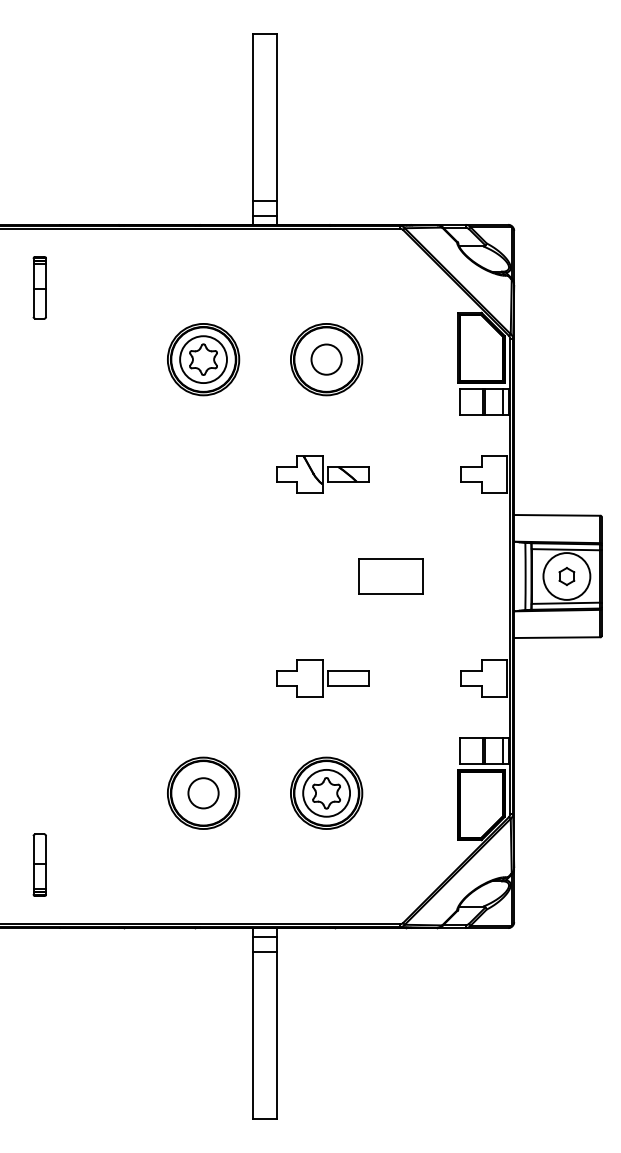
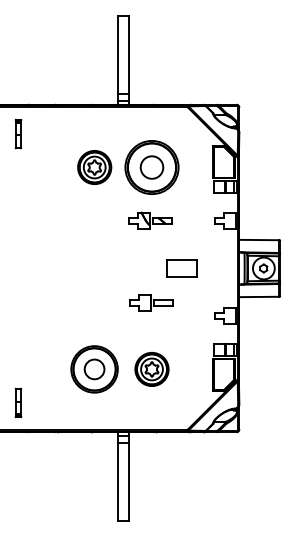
part: (325, 359) -> (151, 167), size x1.6
part: (323, 677) -> (151, 302), moved
part: (203, 793) -> (94, 369), size x1.4

